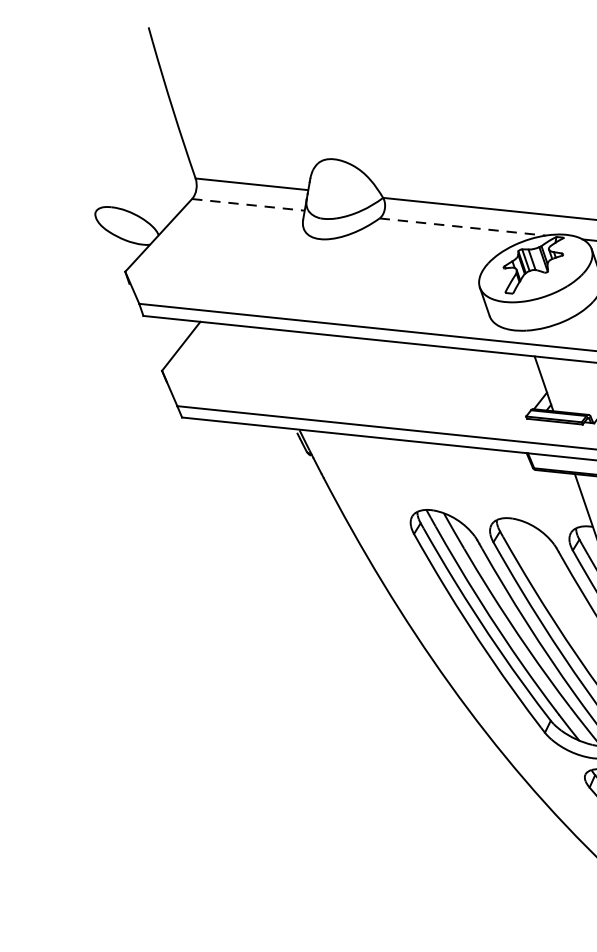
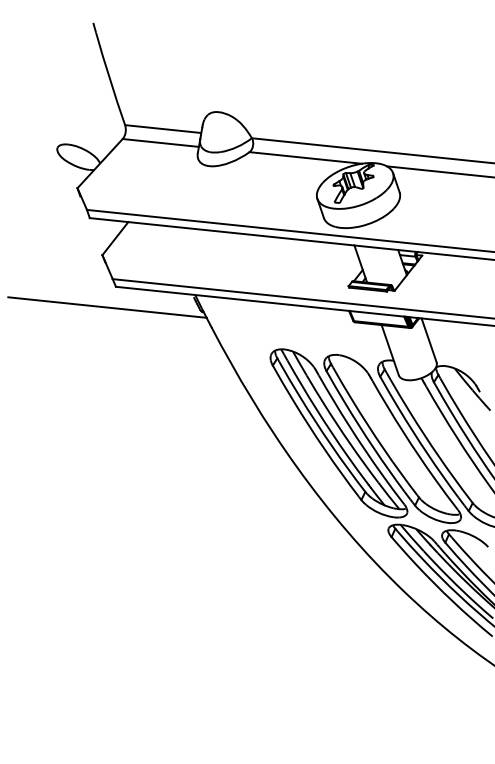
line: (249, 205) -> (161, 143), dashed -> solid
line: (463, 227) -> (306, 158), dashed -> solid
line: (169, 448) -> (107, 307), added

